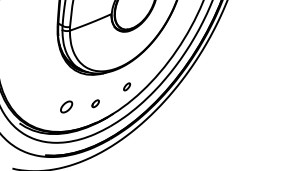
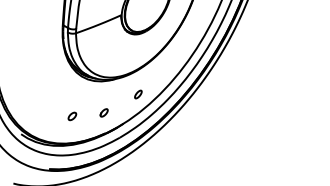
part: (66, 106) -> (72, 115), size x0.62

